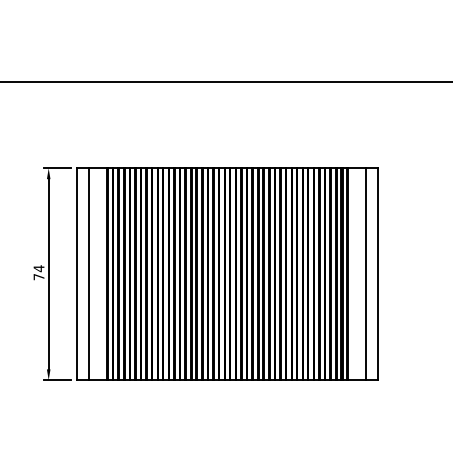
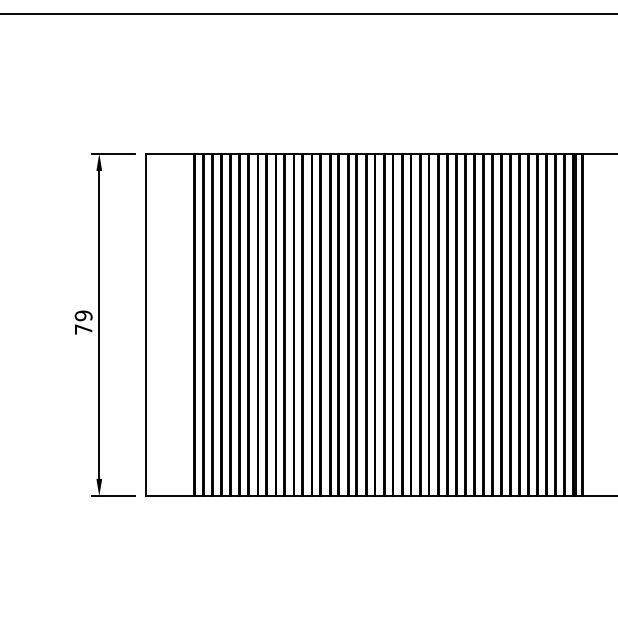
text: (38, 268) -> (82, 315), 74 -> 79
line: (89, 274) -> (165, 325), removed
line: (365, 274) -> (612, 325), removed

